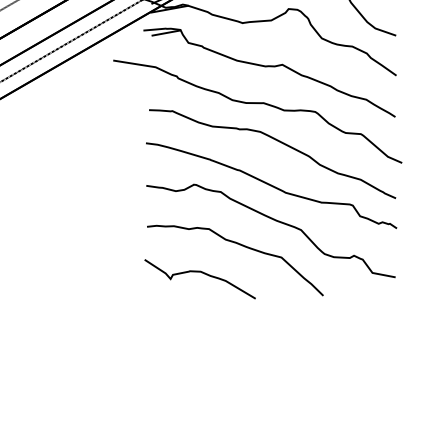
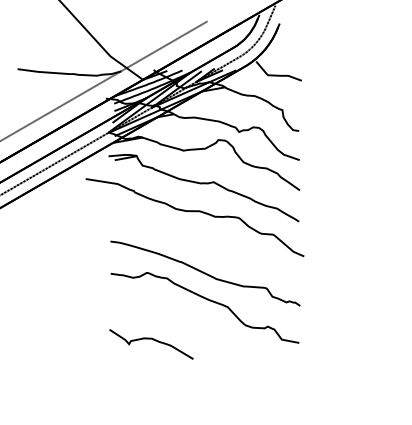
curve: (276, 141) -> (209, 240), removed
curve: (243, 247) -> (184, 320), removed

